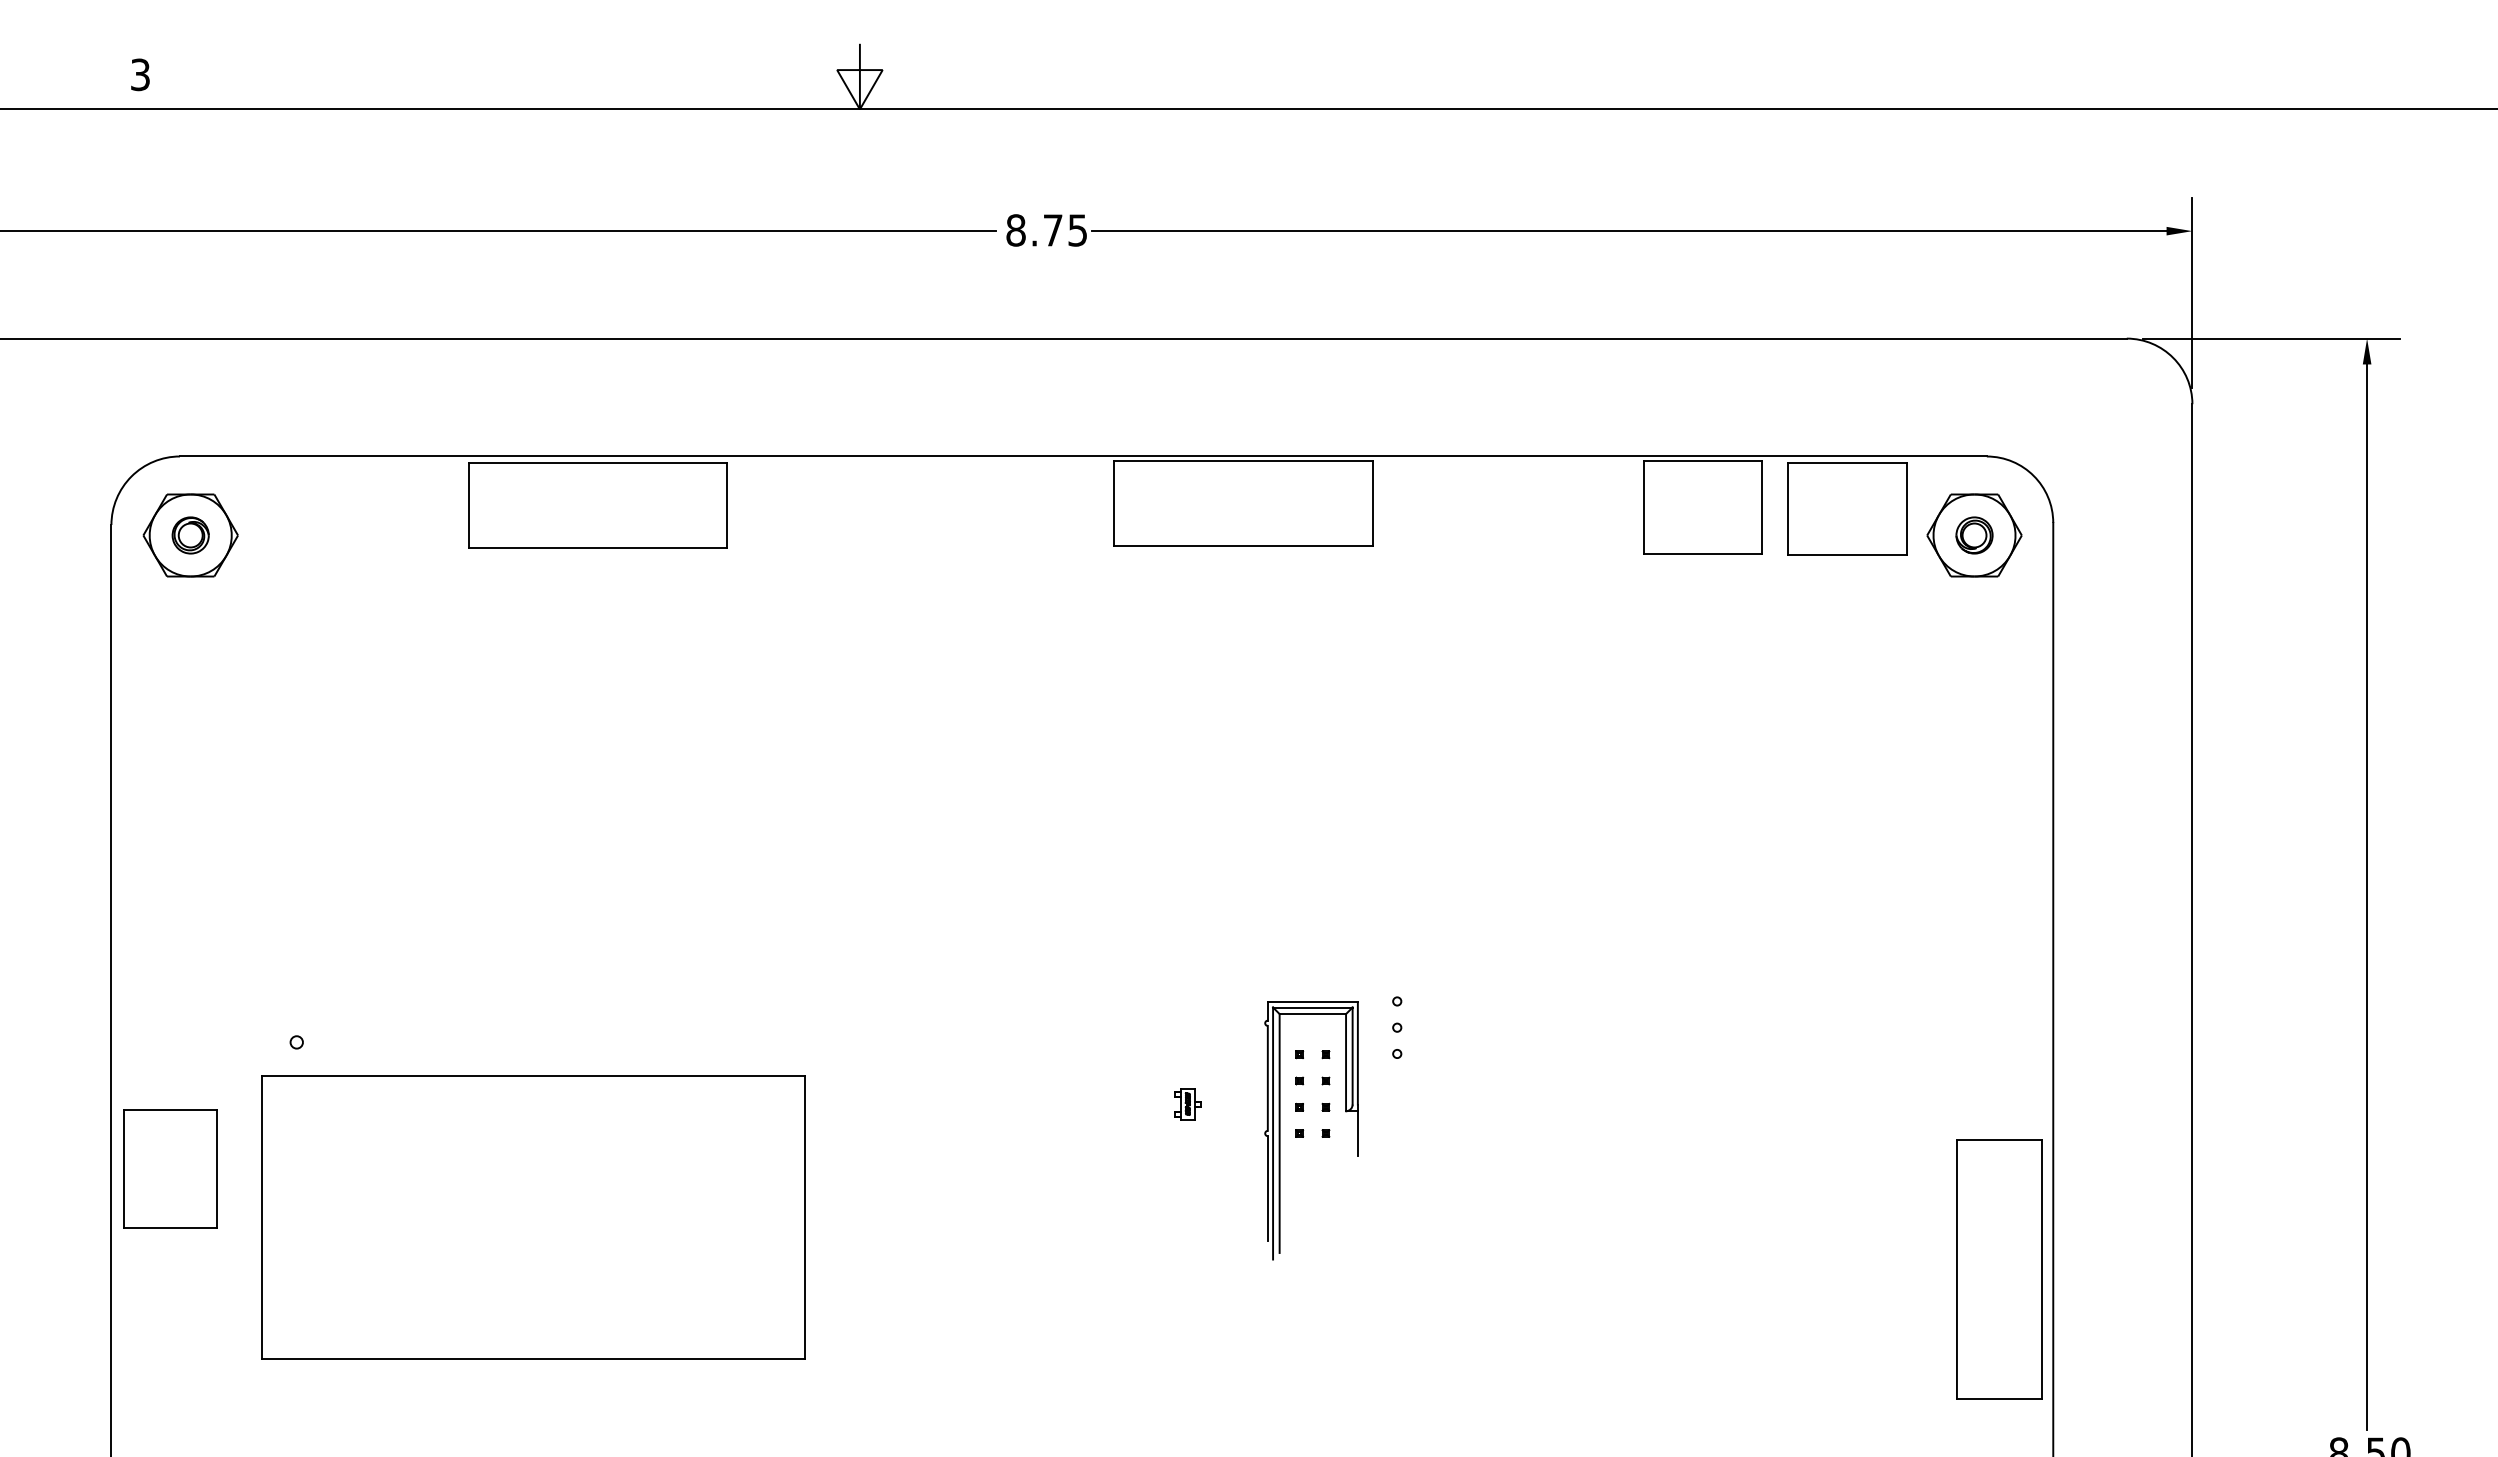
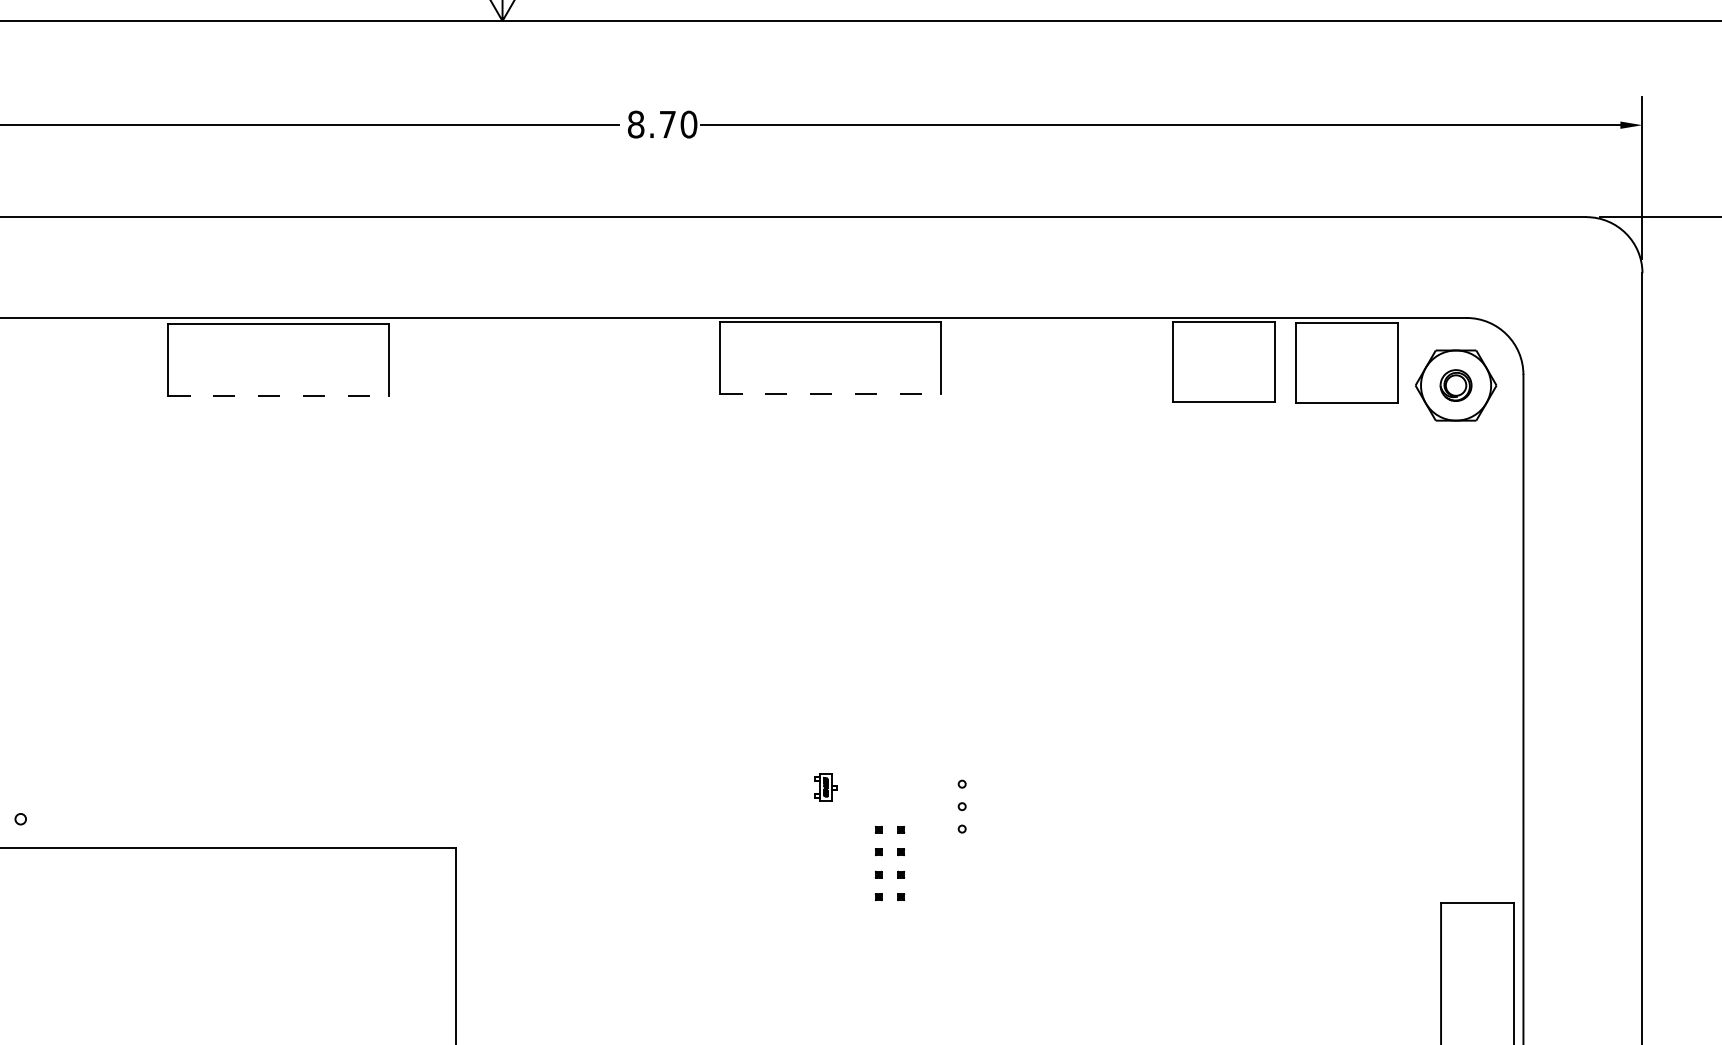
text: (1077, 230) -> (688, 124), 8.75 -> 8.70
line: (1243, 545) -> (830, 394), solid -> dashed
line: (598, 547) -> (278, 395), solid -> dashed
part: (1187, 1104) -> (825, 787), moved
part: (1280, 1130) -> (862, 894), removed

